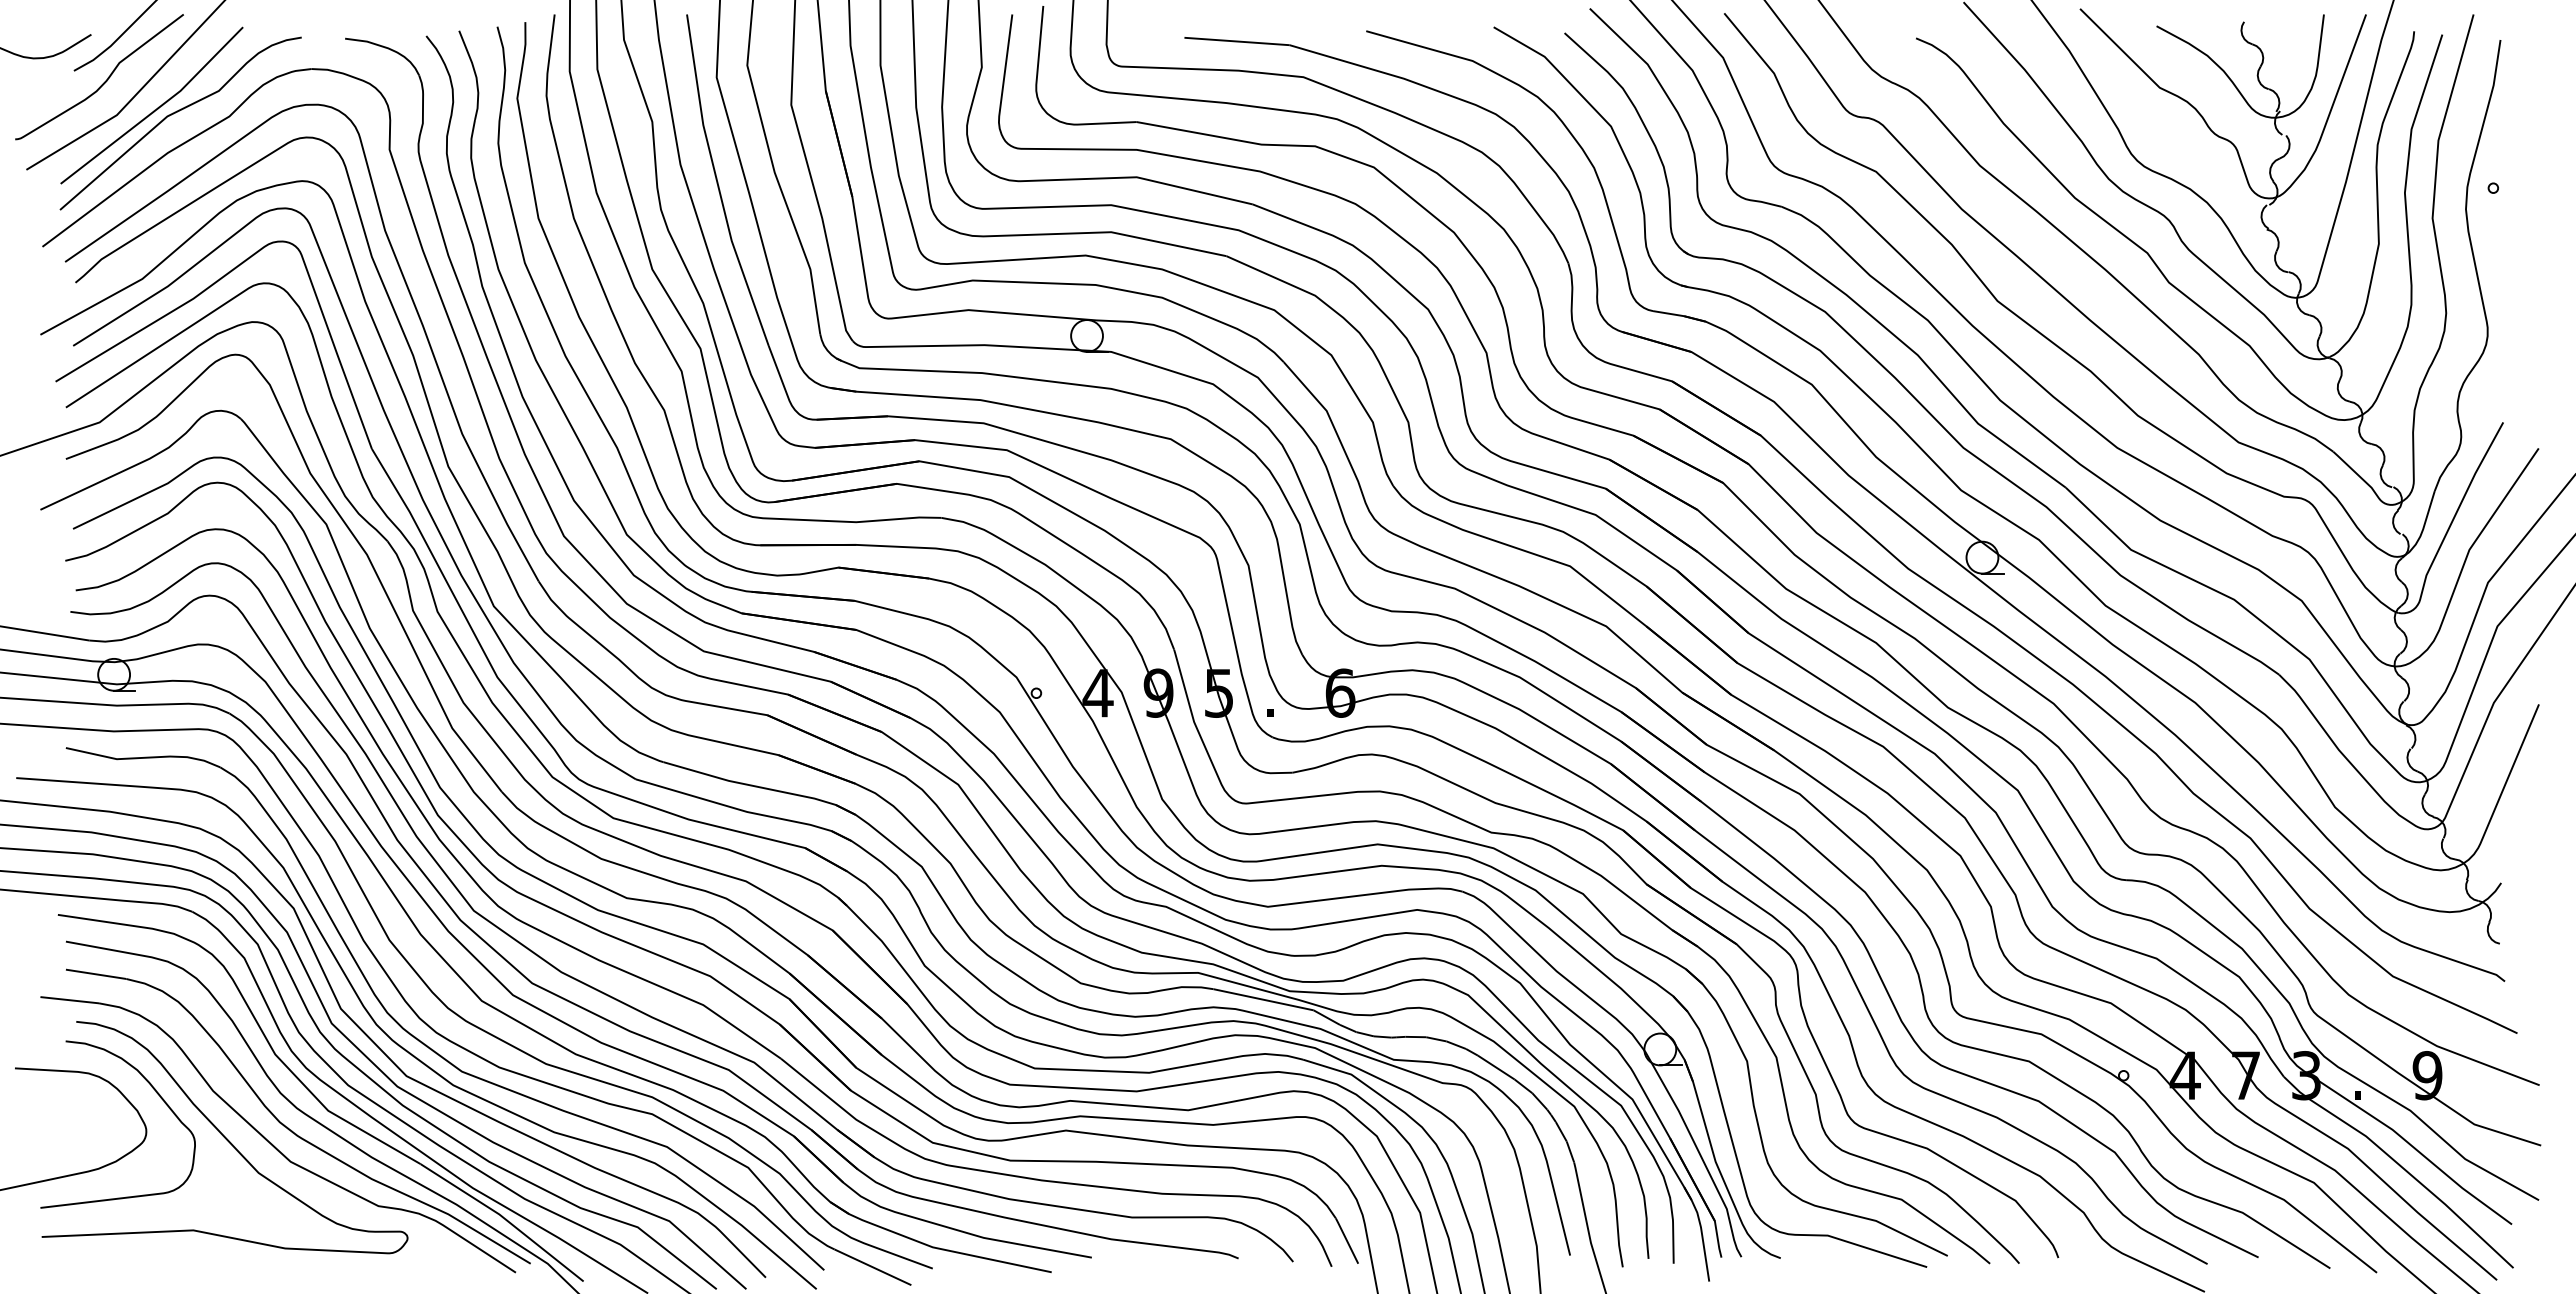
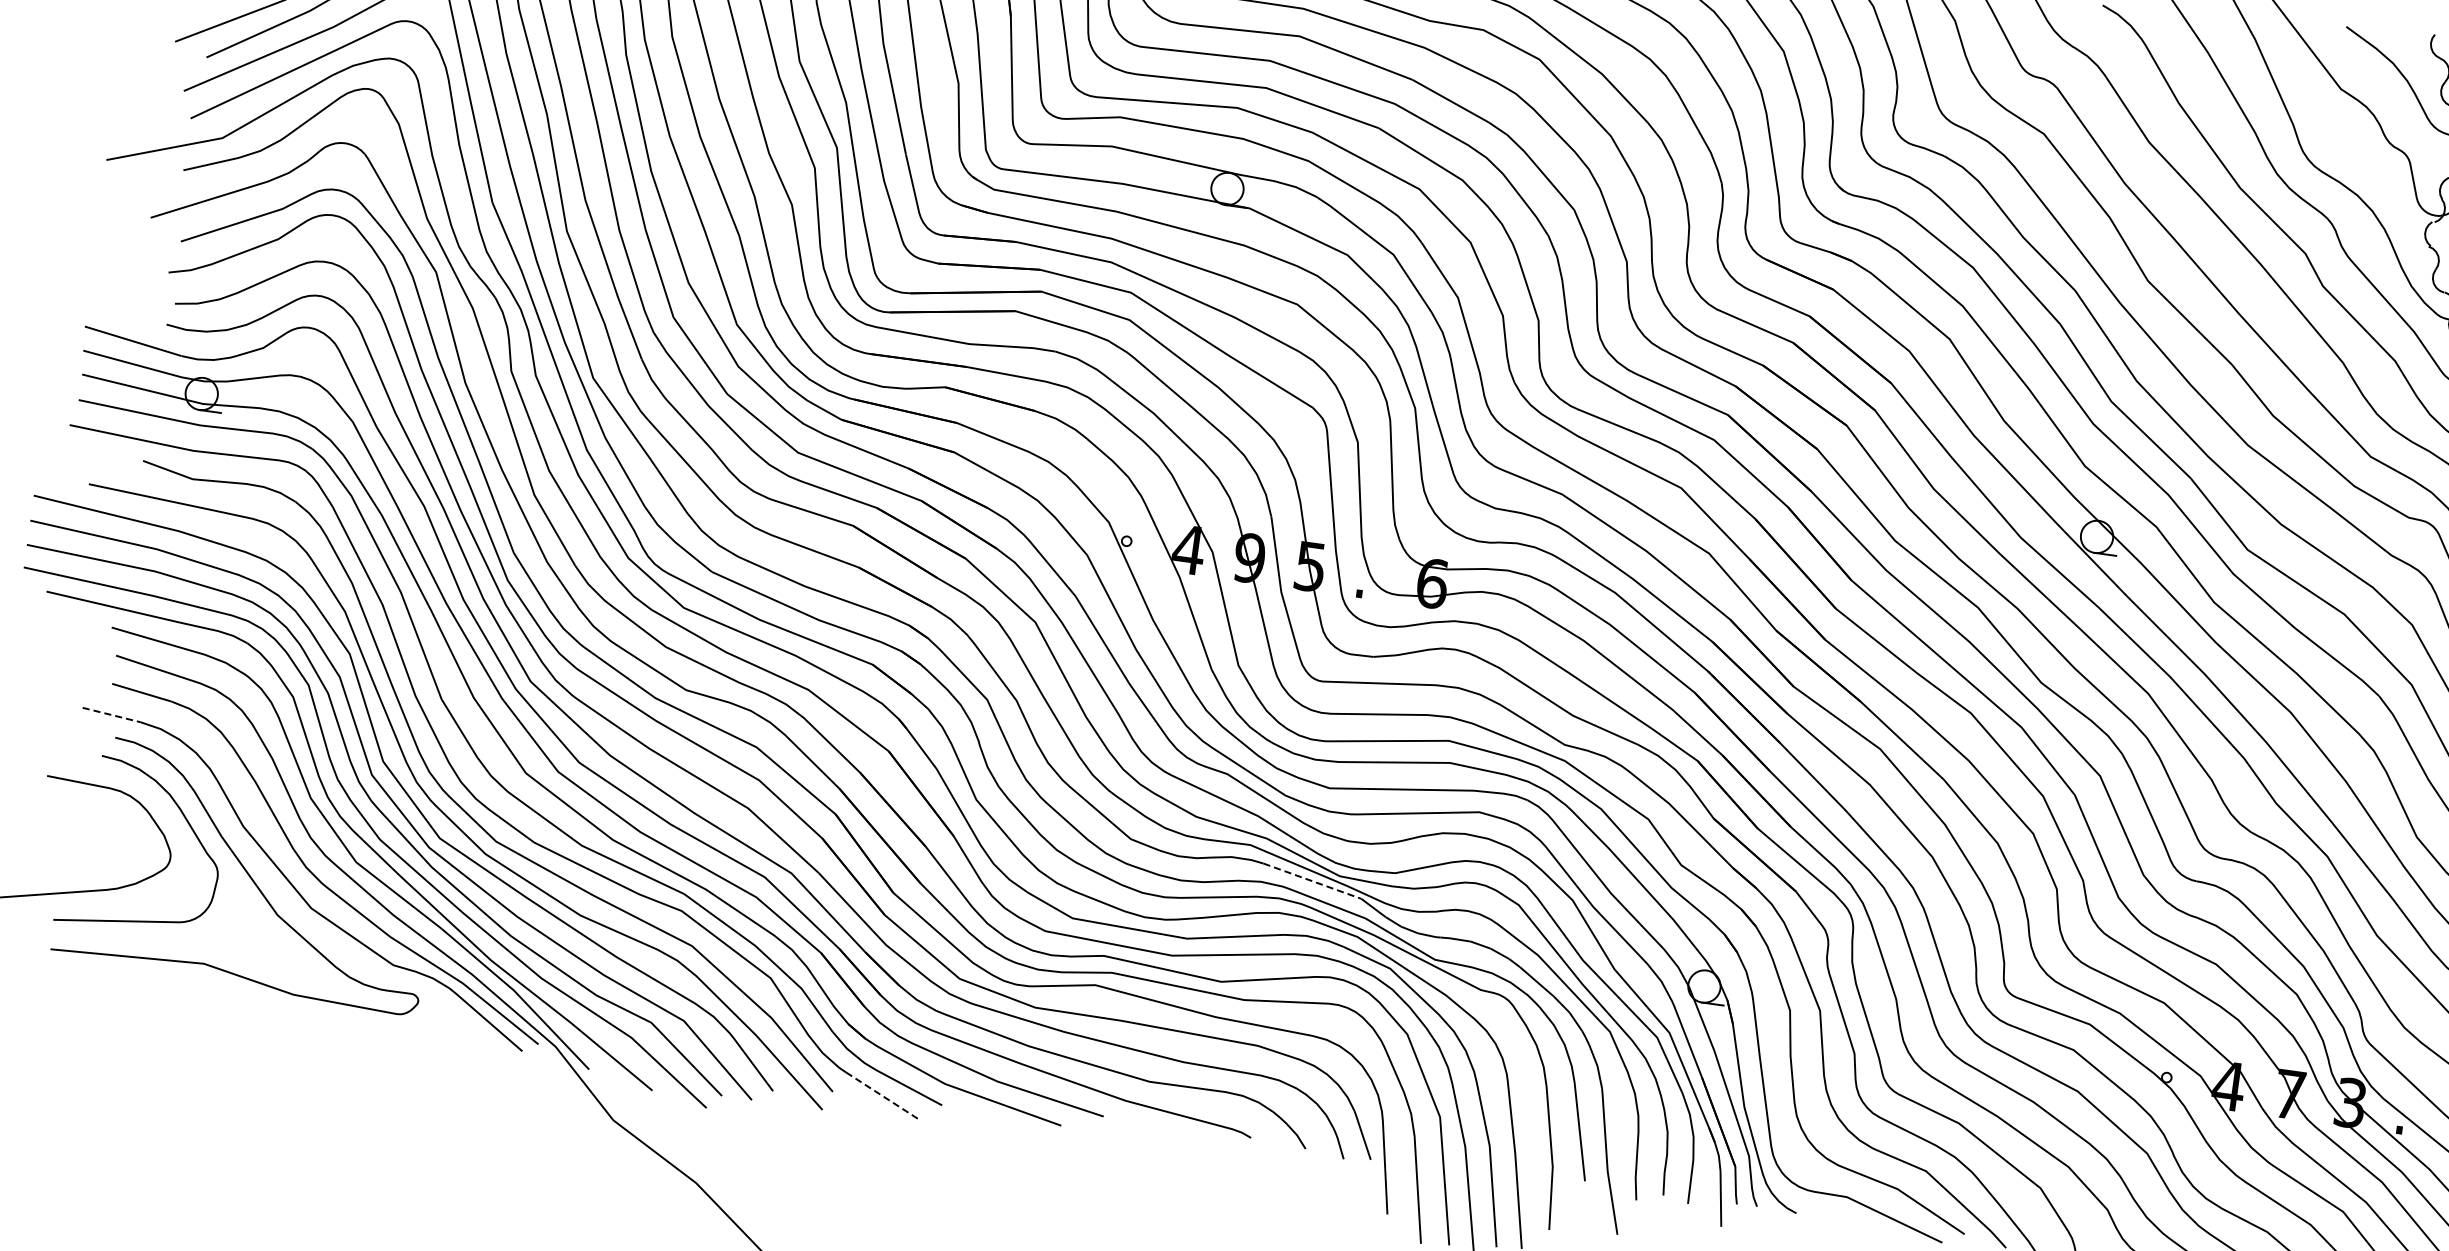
line: (1264, 999) -> (1313, 881), solid -> dashed
line: (70, 1000) -> (112, 715), solid -> dashed
line: (873, 1267) -> (882, 1096), solid -> dashed

